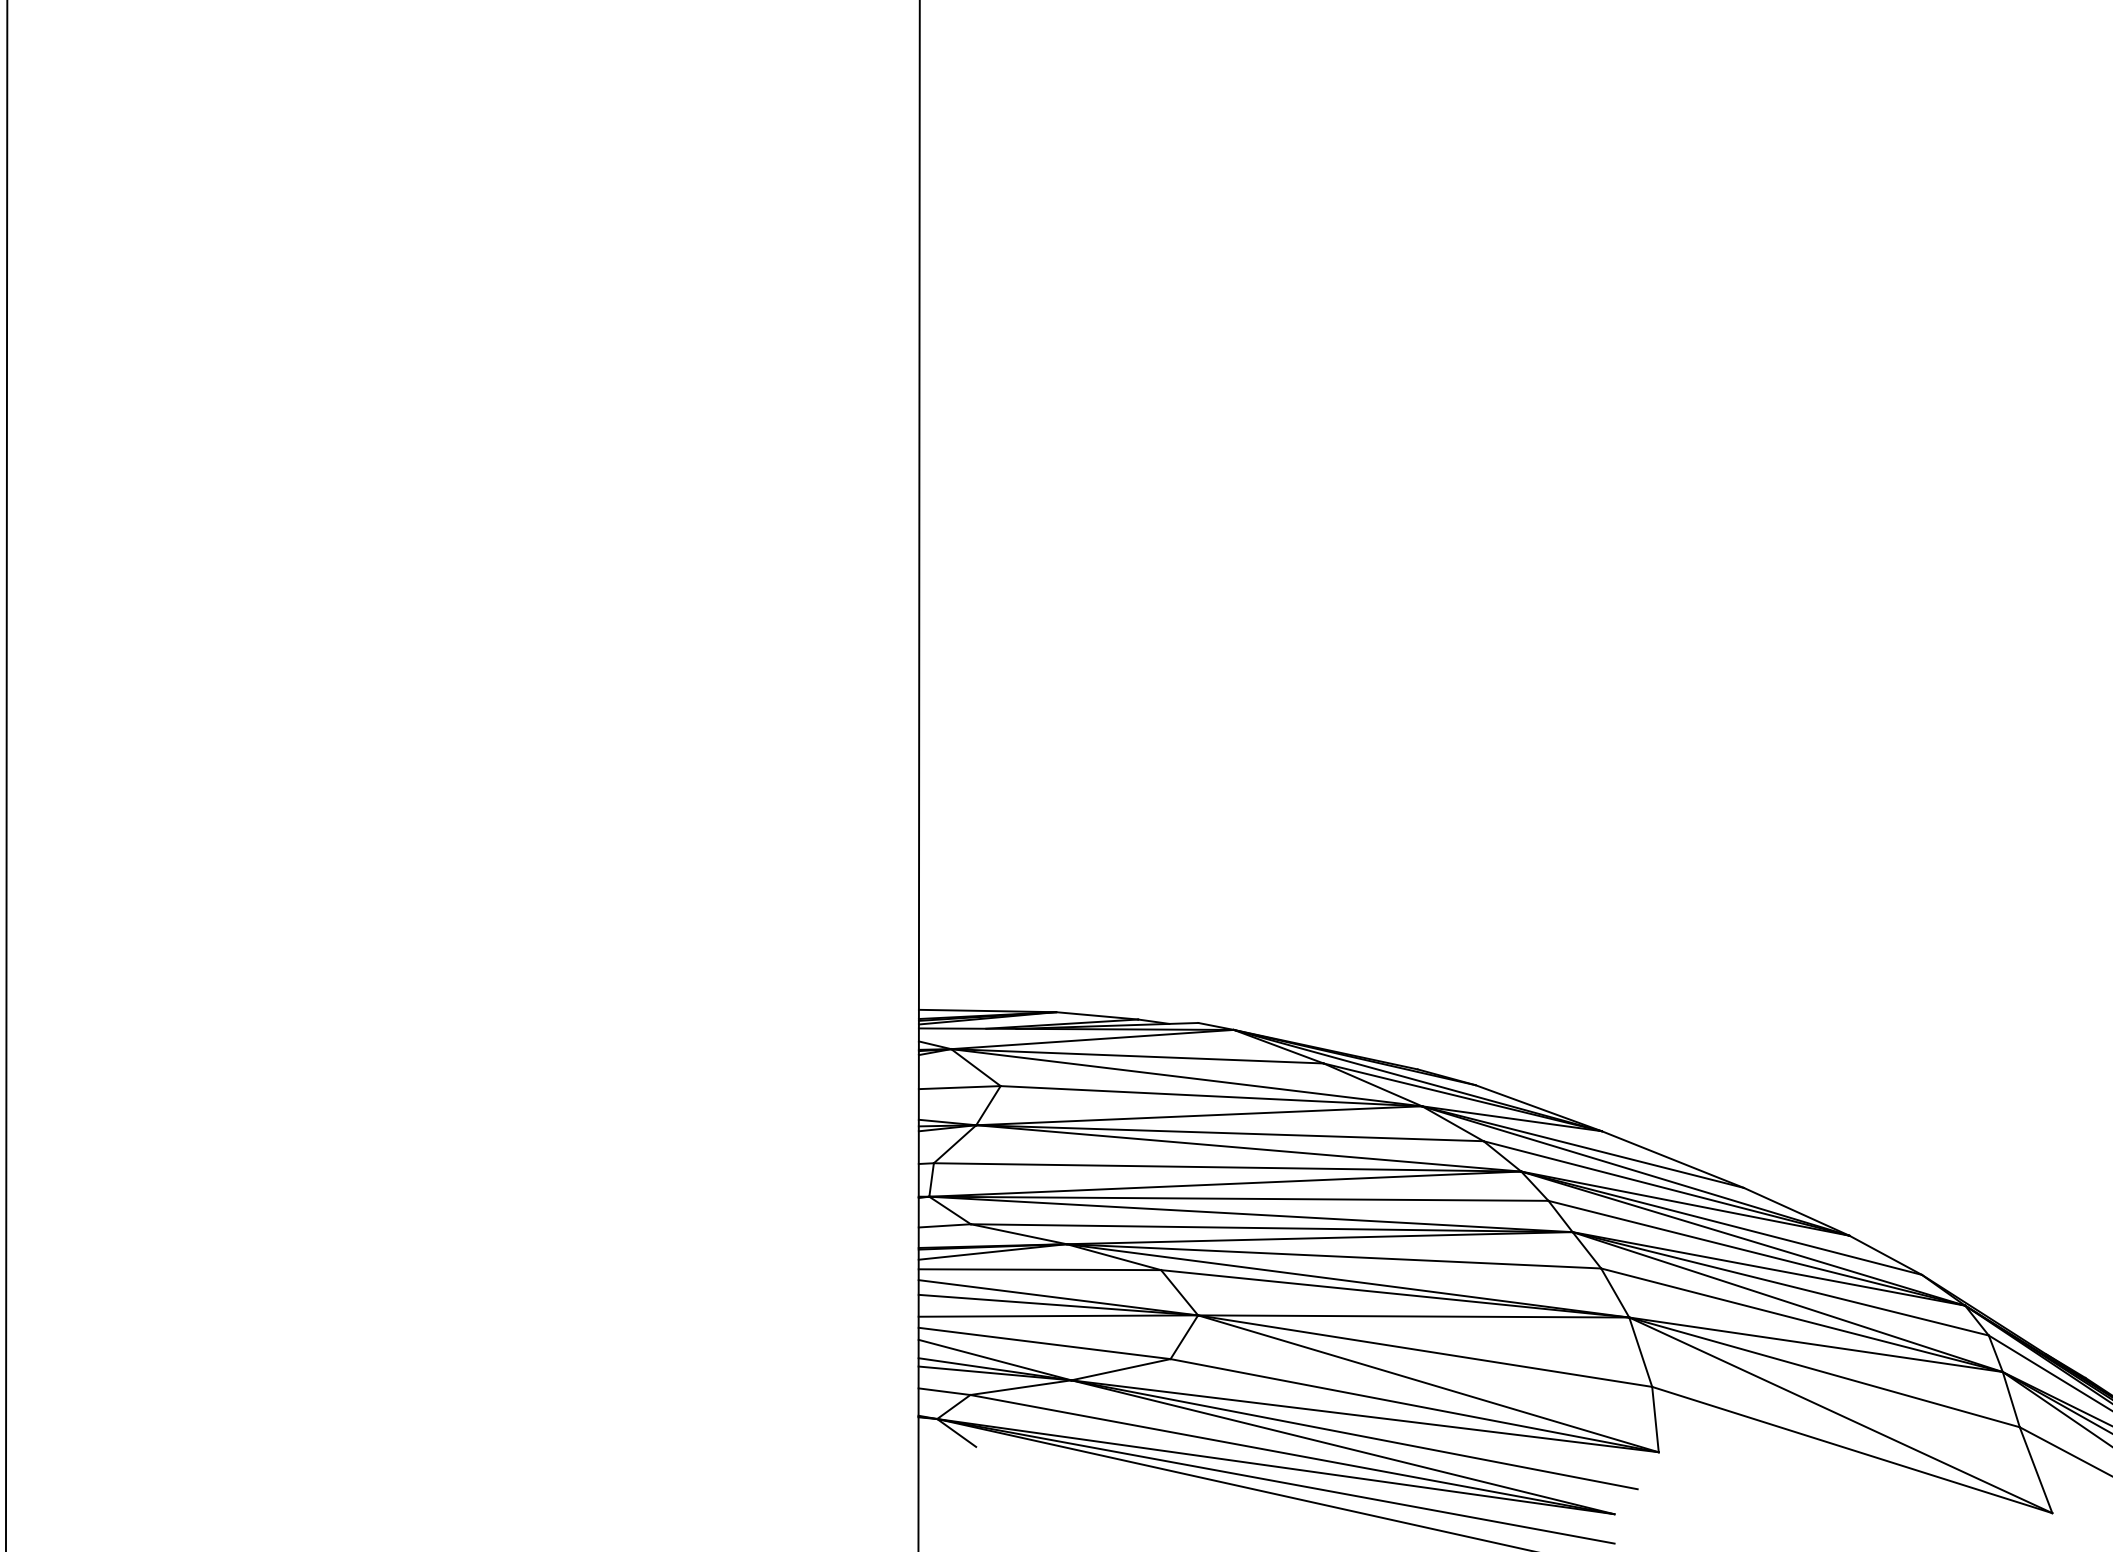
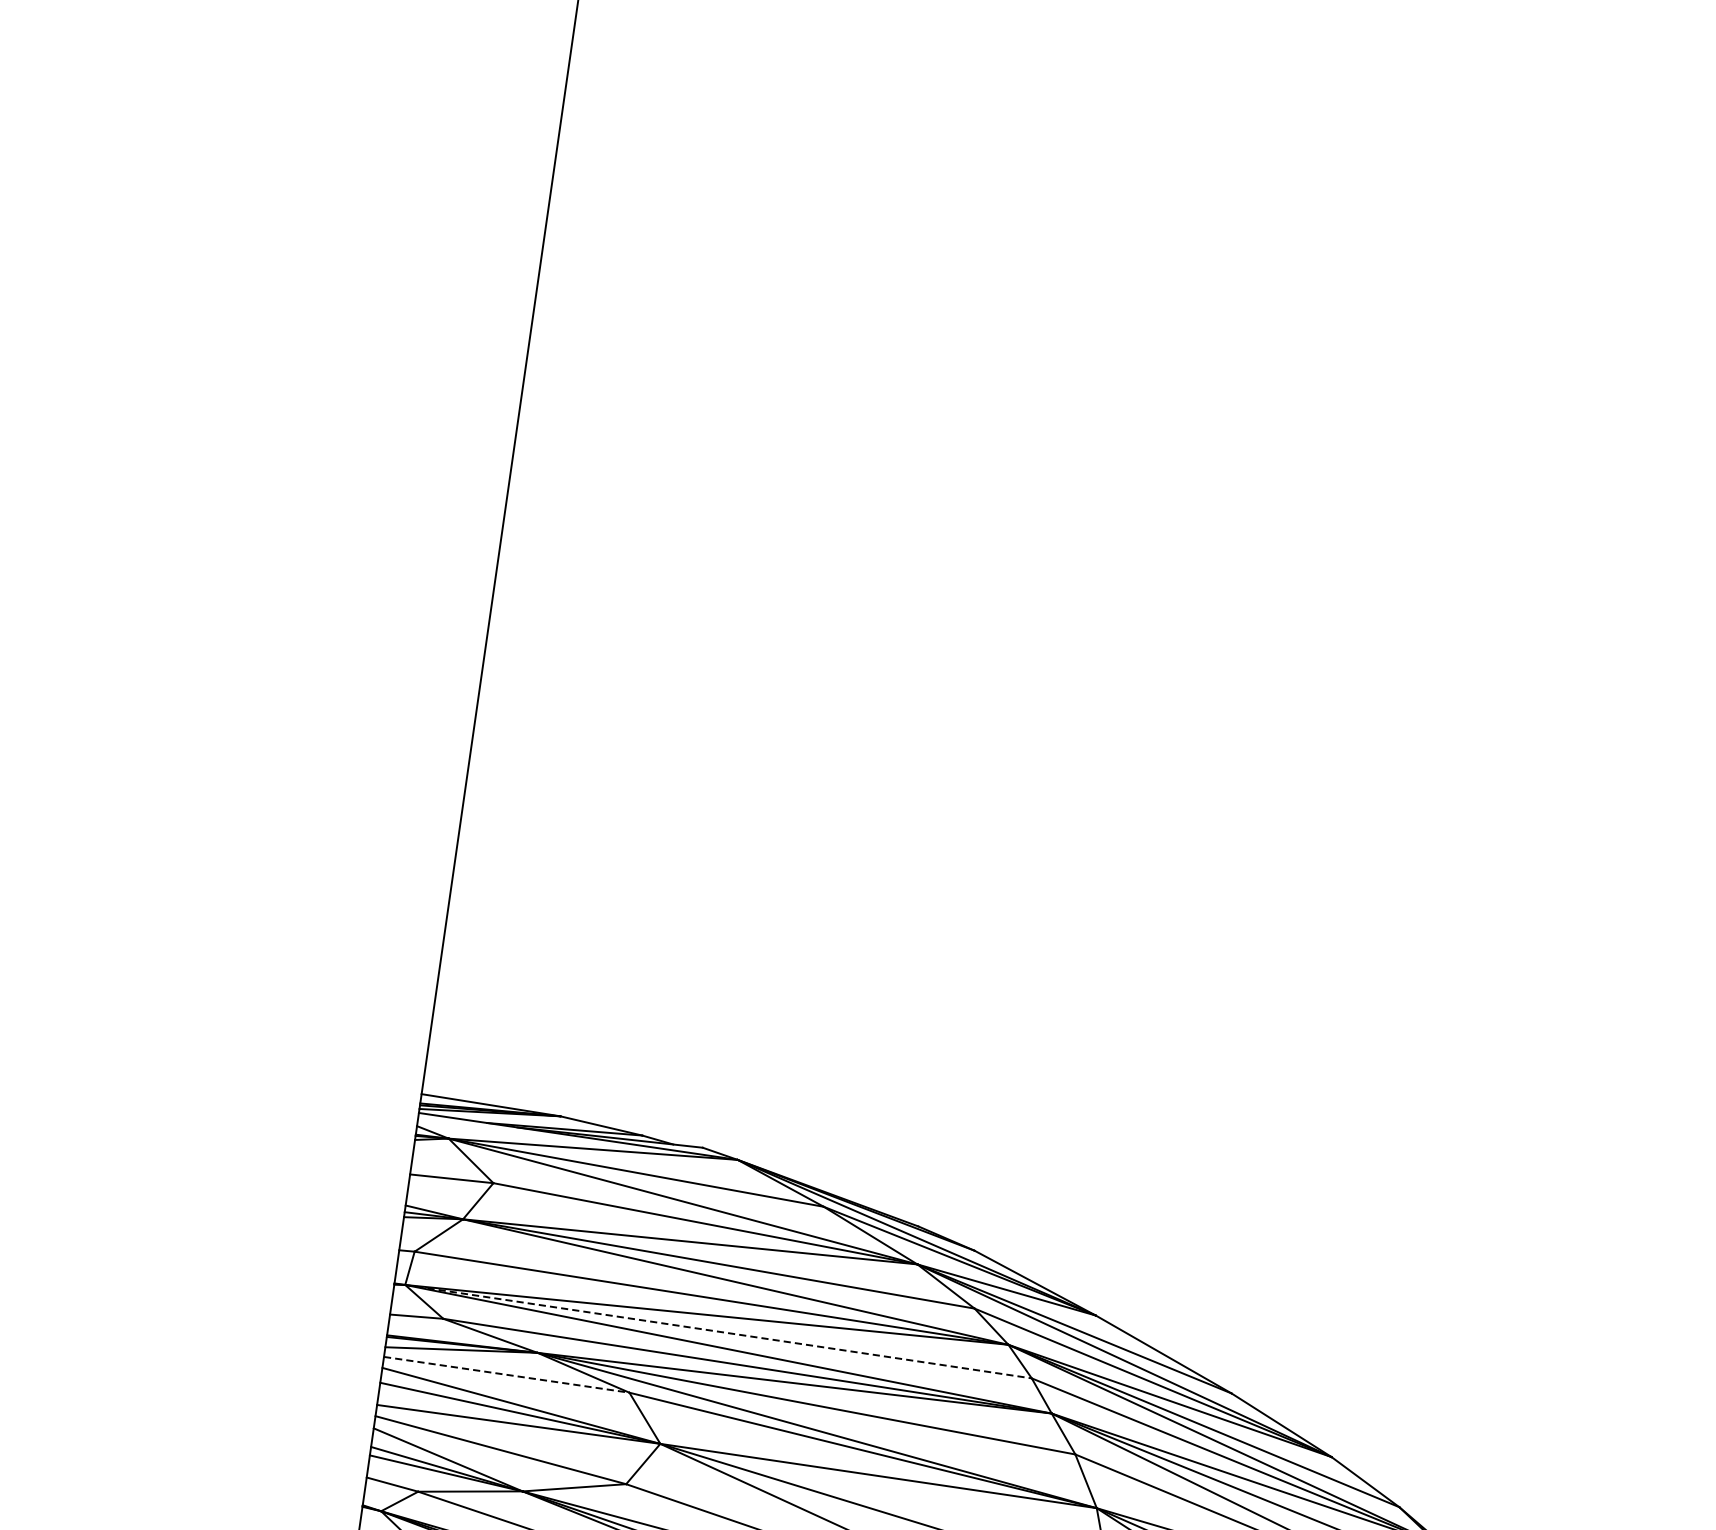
line: (1238, 1198) -> (718, 1331), solid -> dashed
line: (1040, 1269) -> (507, 1374), solid -> dashed

